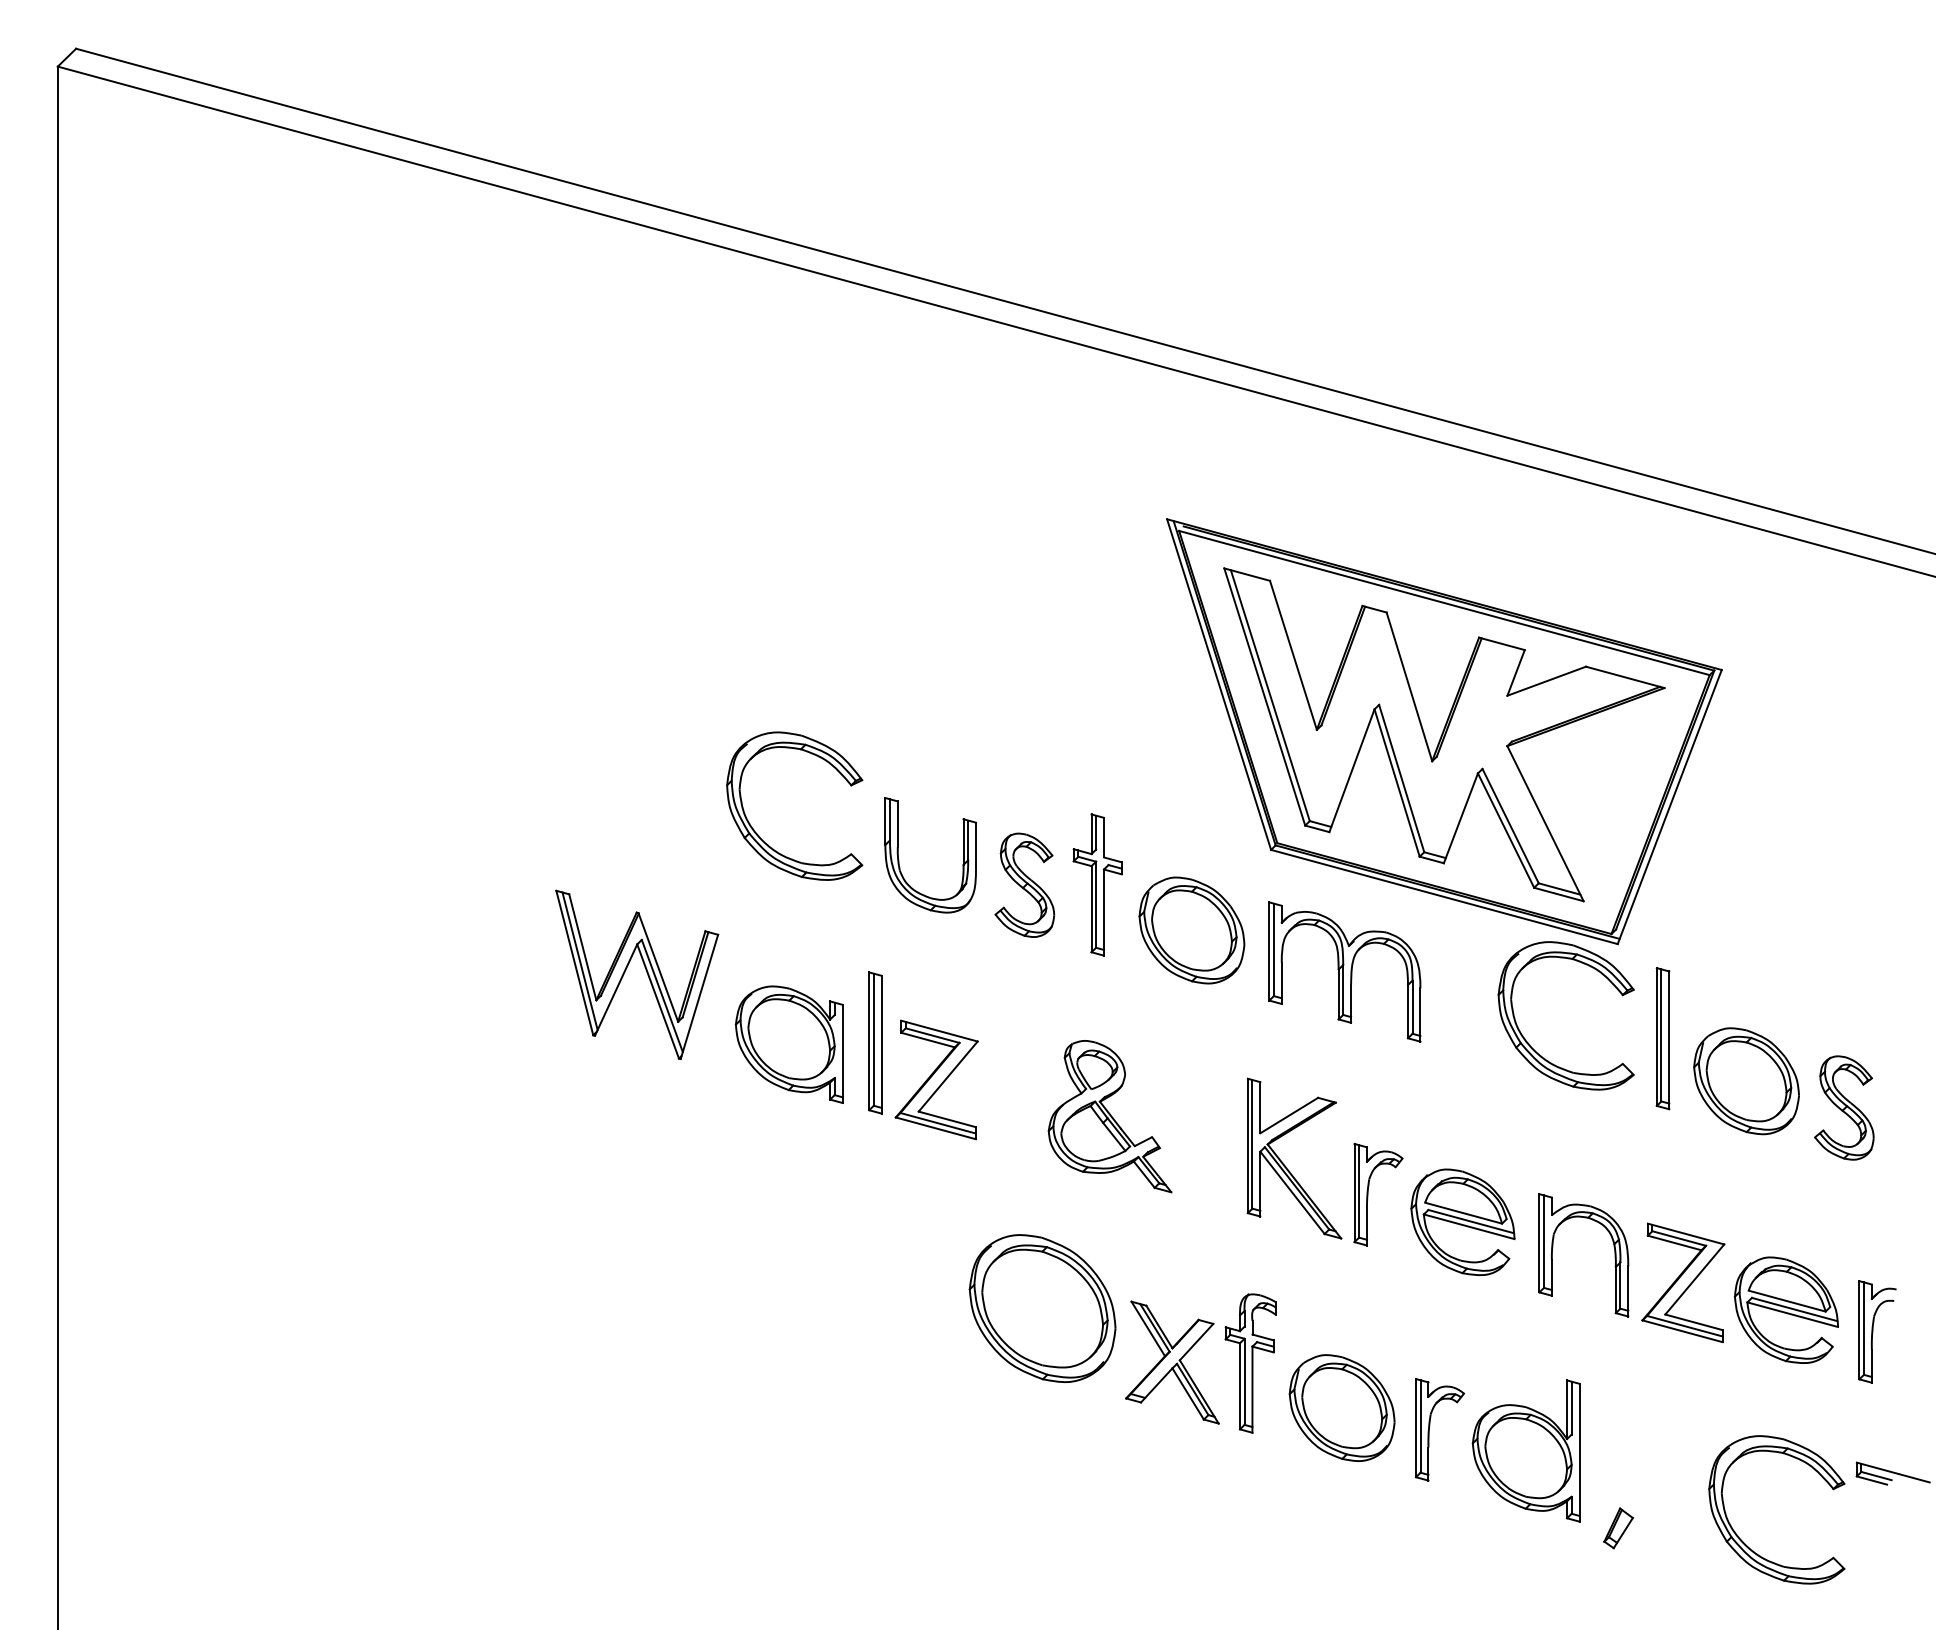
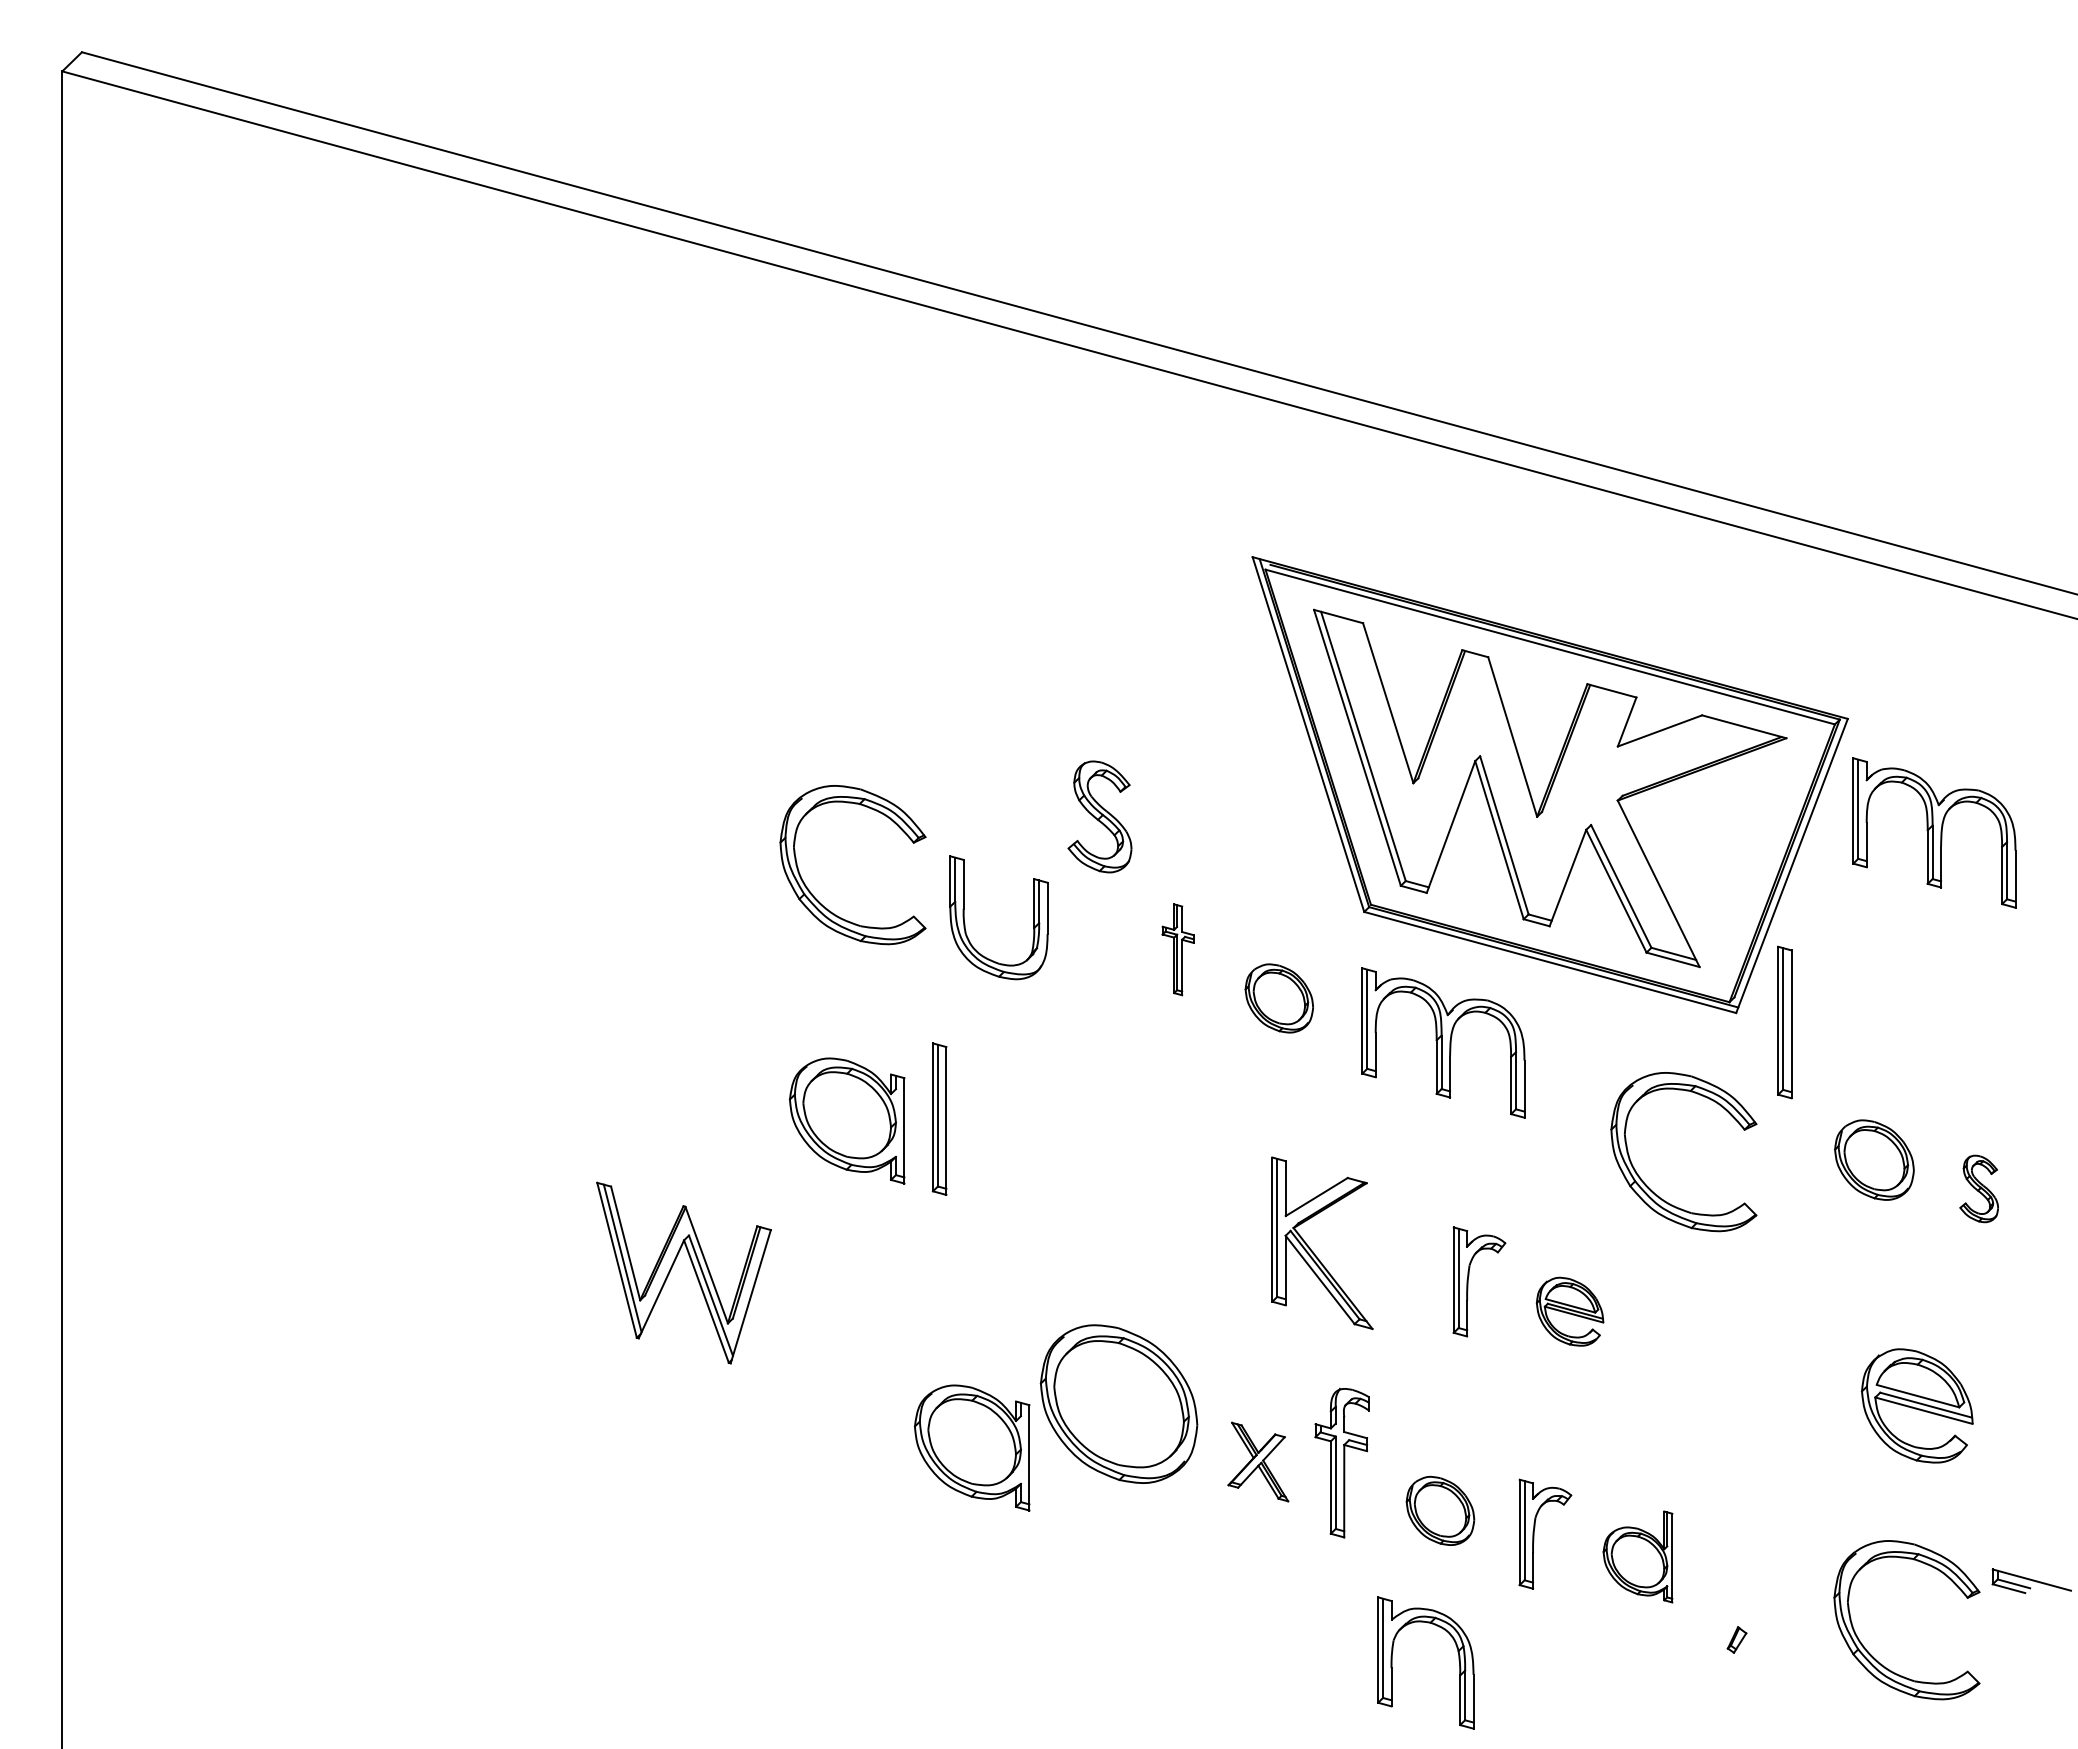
part: (1802, 775) -> (1934, 832), added
part: (1024, 884) -> (1099, 816), moved
part: (1097, 884) -> (1177, 949), size x0.6
part: (1192, 930) -> (1279, 998), size x0.6
part: (646, 971) -> (693, 1269), moved
part: (1662, 1038) -> (1784, 1022), moved
part: (1533, 1047) -> (1648, 1186), moved
part: (936, 1079) -> (1005, 1158), removed
part: (1746, 1080) -> (1874, 1159), size x0.7
part: (1843, 1107) -> (1978, 1188), size x0.6
part: (1110, 1116) -> (1191, 1198), removed
part: (1286, 1166) -> (1313, 1251), moved
part: (1462, 1222) -> (1569, 1311), size x0.6
part: (1552, 1254) -> (1392, 1662), moved
part: (1683, 1282) -> (1806, 1376), removed
part: (1877, 1331) -> (2014, 1428), removed
part: (905, 1348) -> (971, 1447), added
part: (1172, 1362) -> (1258, 1461), size x0.6
part: (1342, 1407) -> (1440, 1510), size x0.6
part: (1525, 1450) -> (1637, 1556), size x0.6
part: (1618, 1527) -> (1736, 1639), size x0.6

